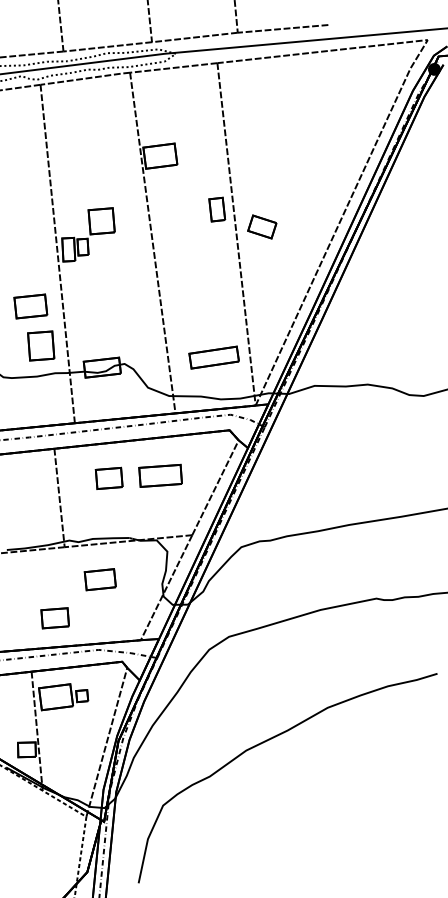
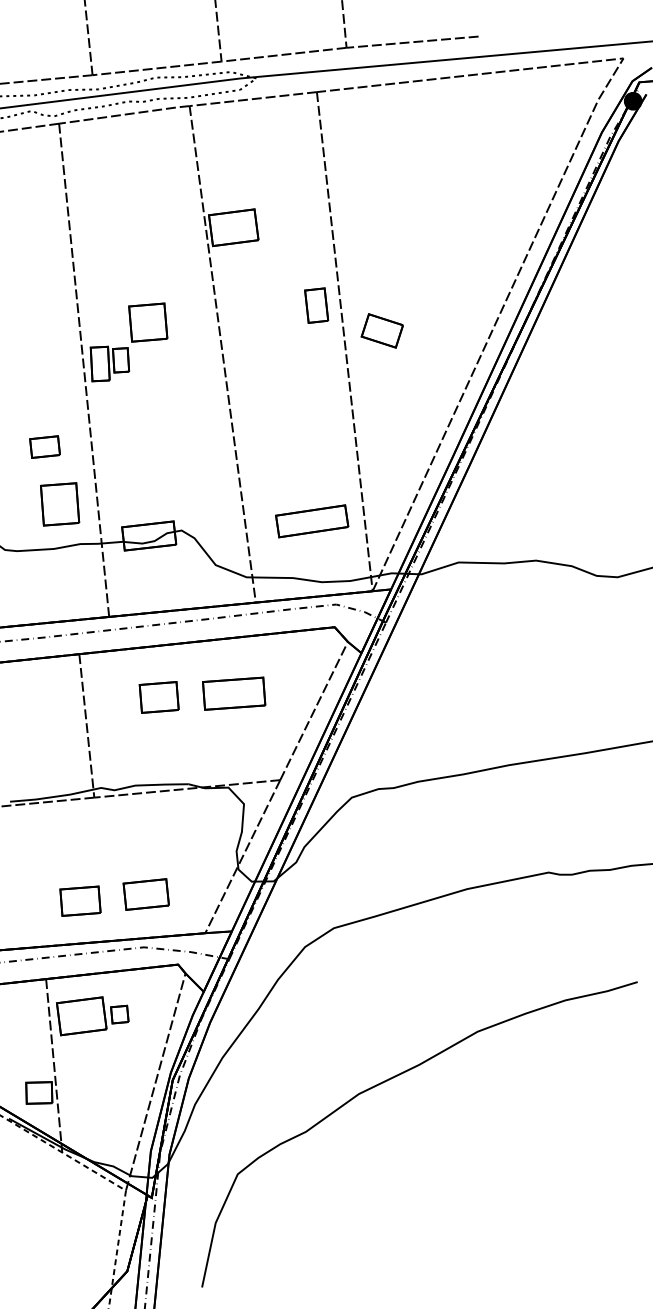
part: (30, 306) -> (44, 446), size x0.62
part: (99, 579) -> (145, 894), moved

